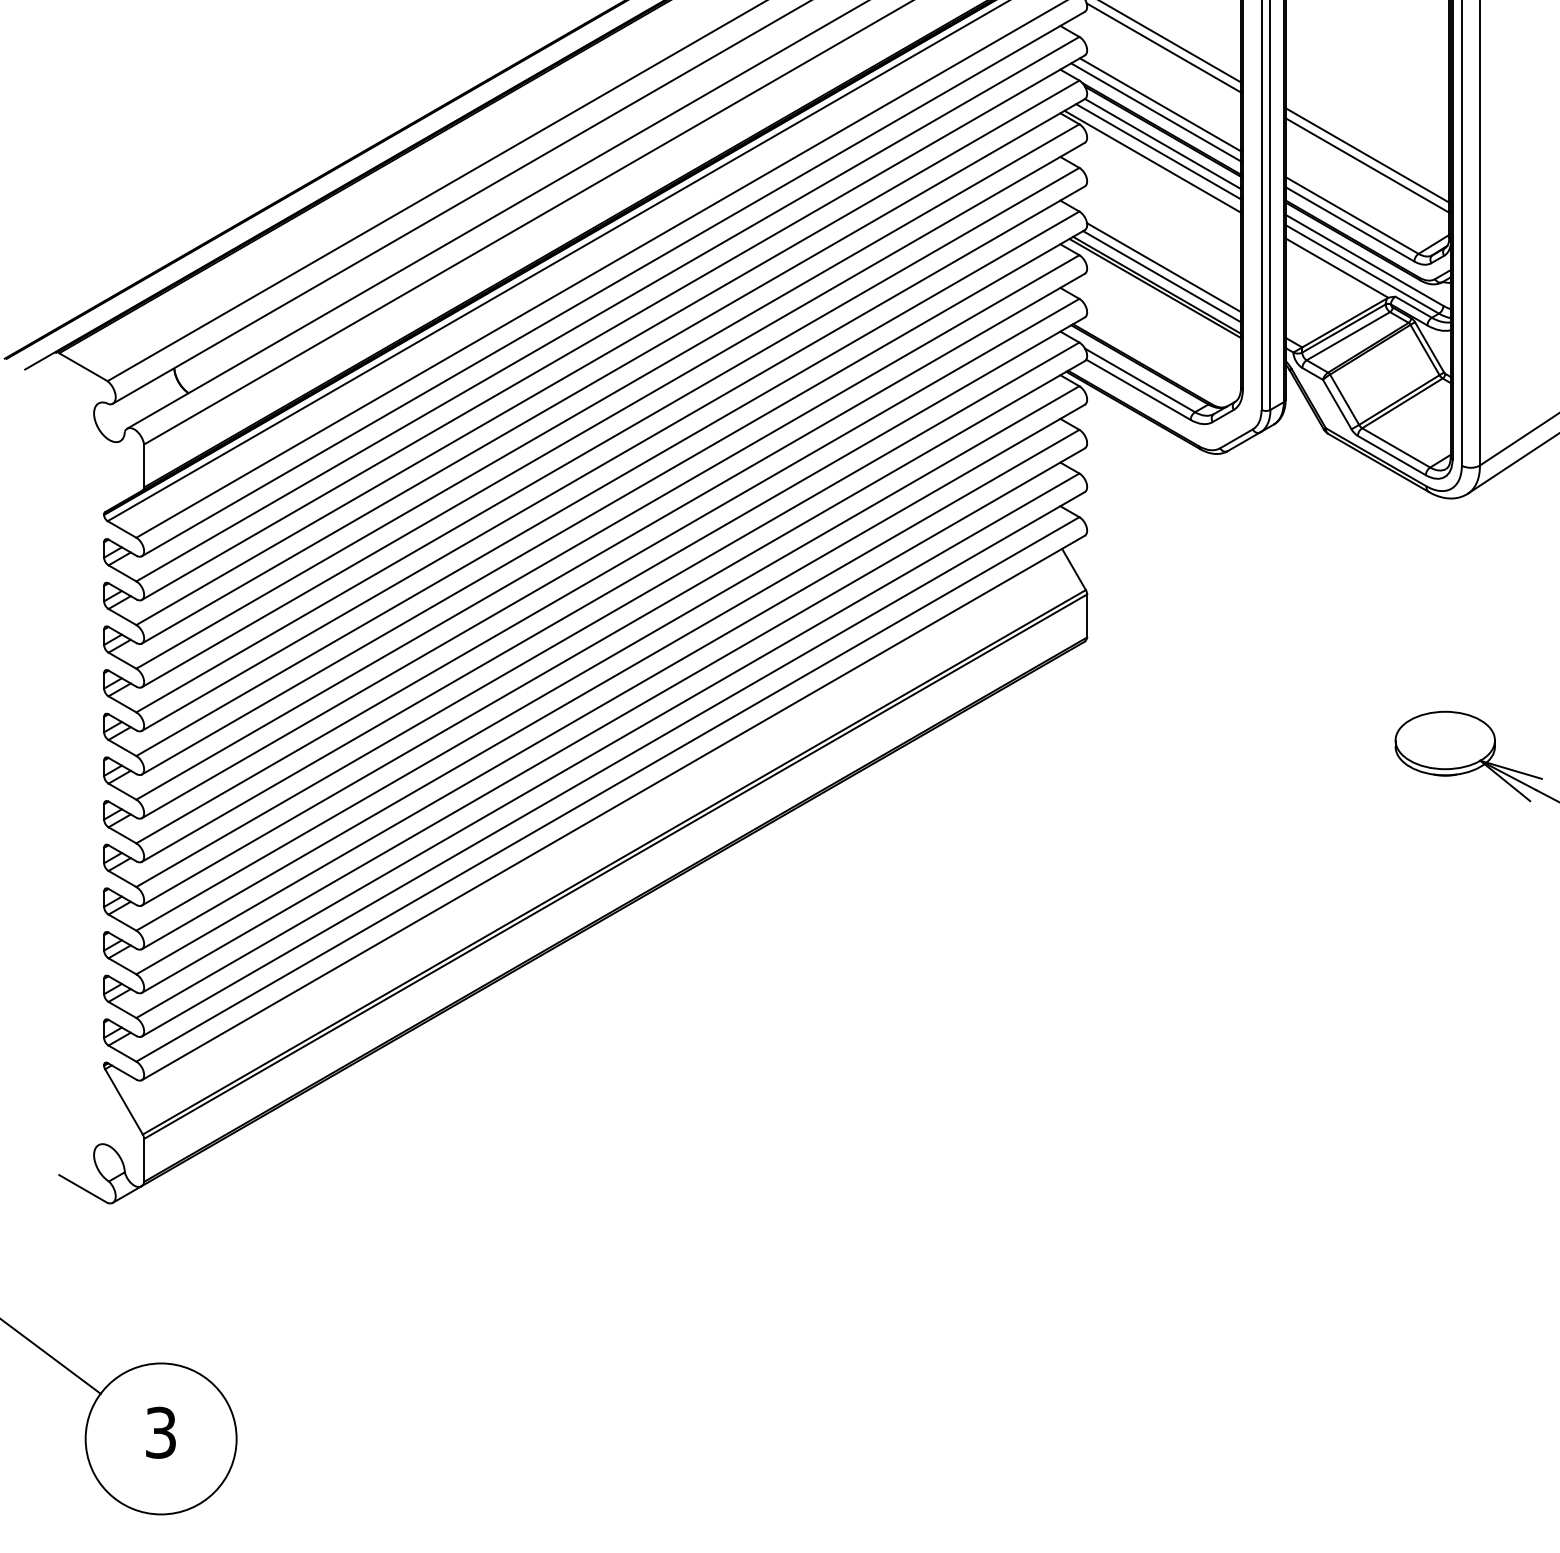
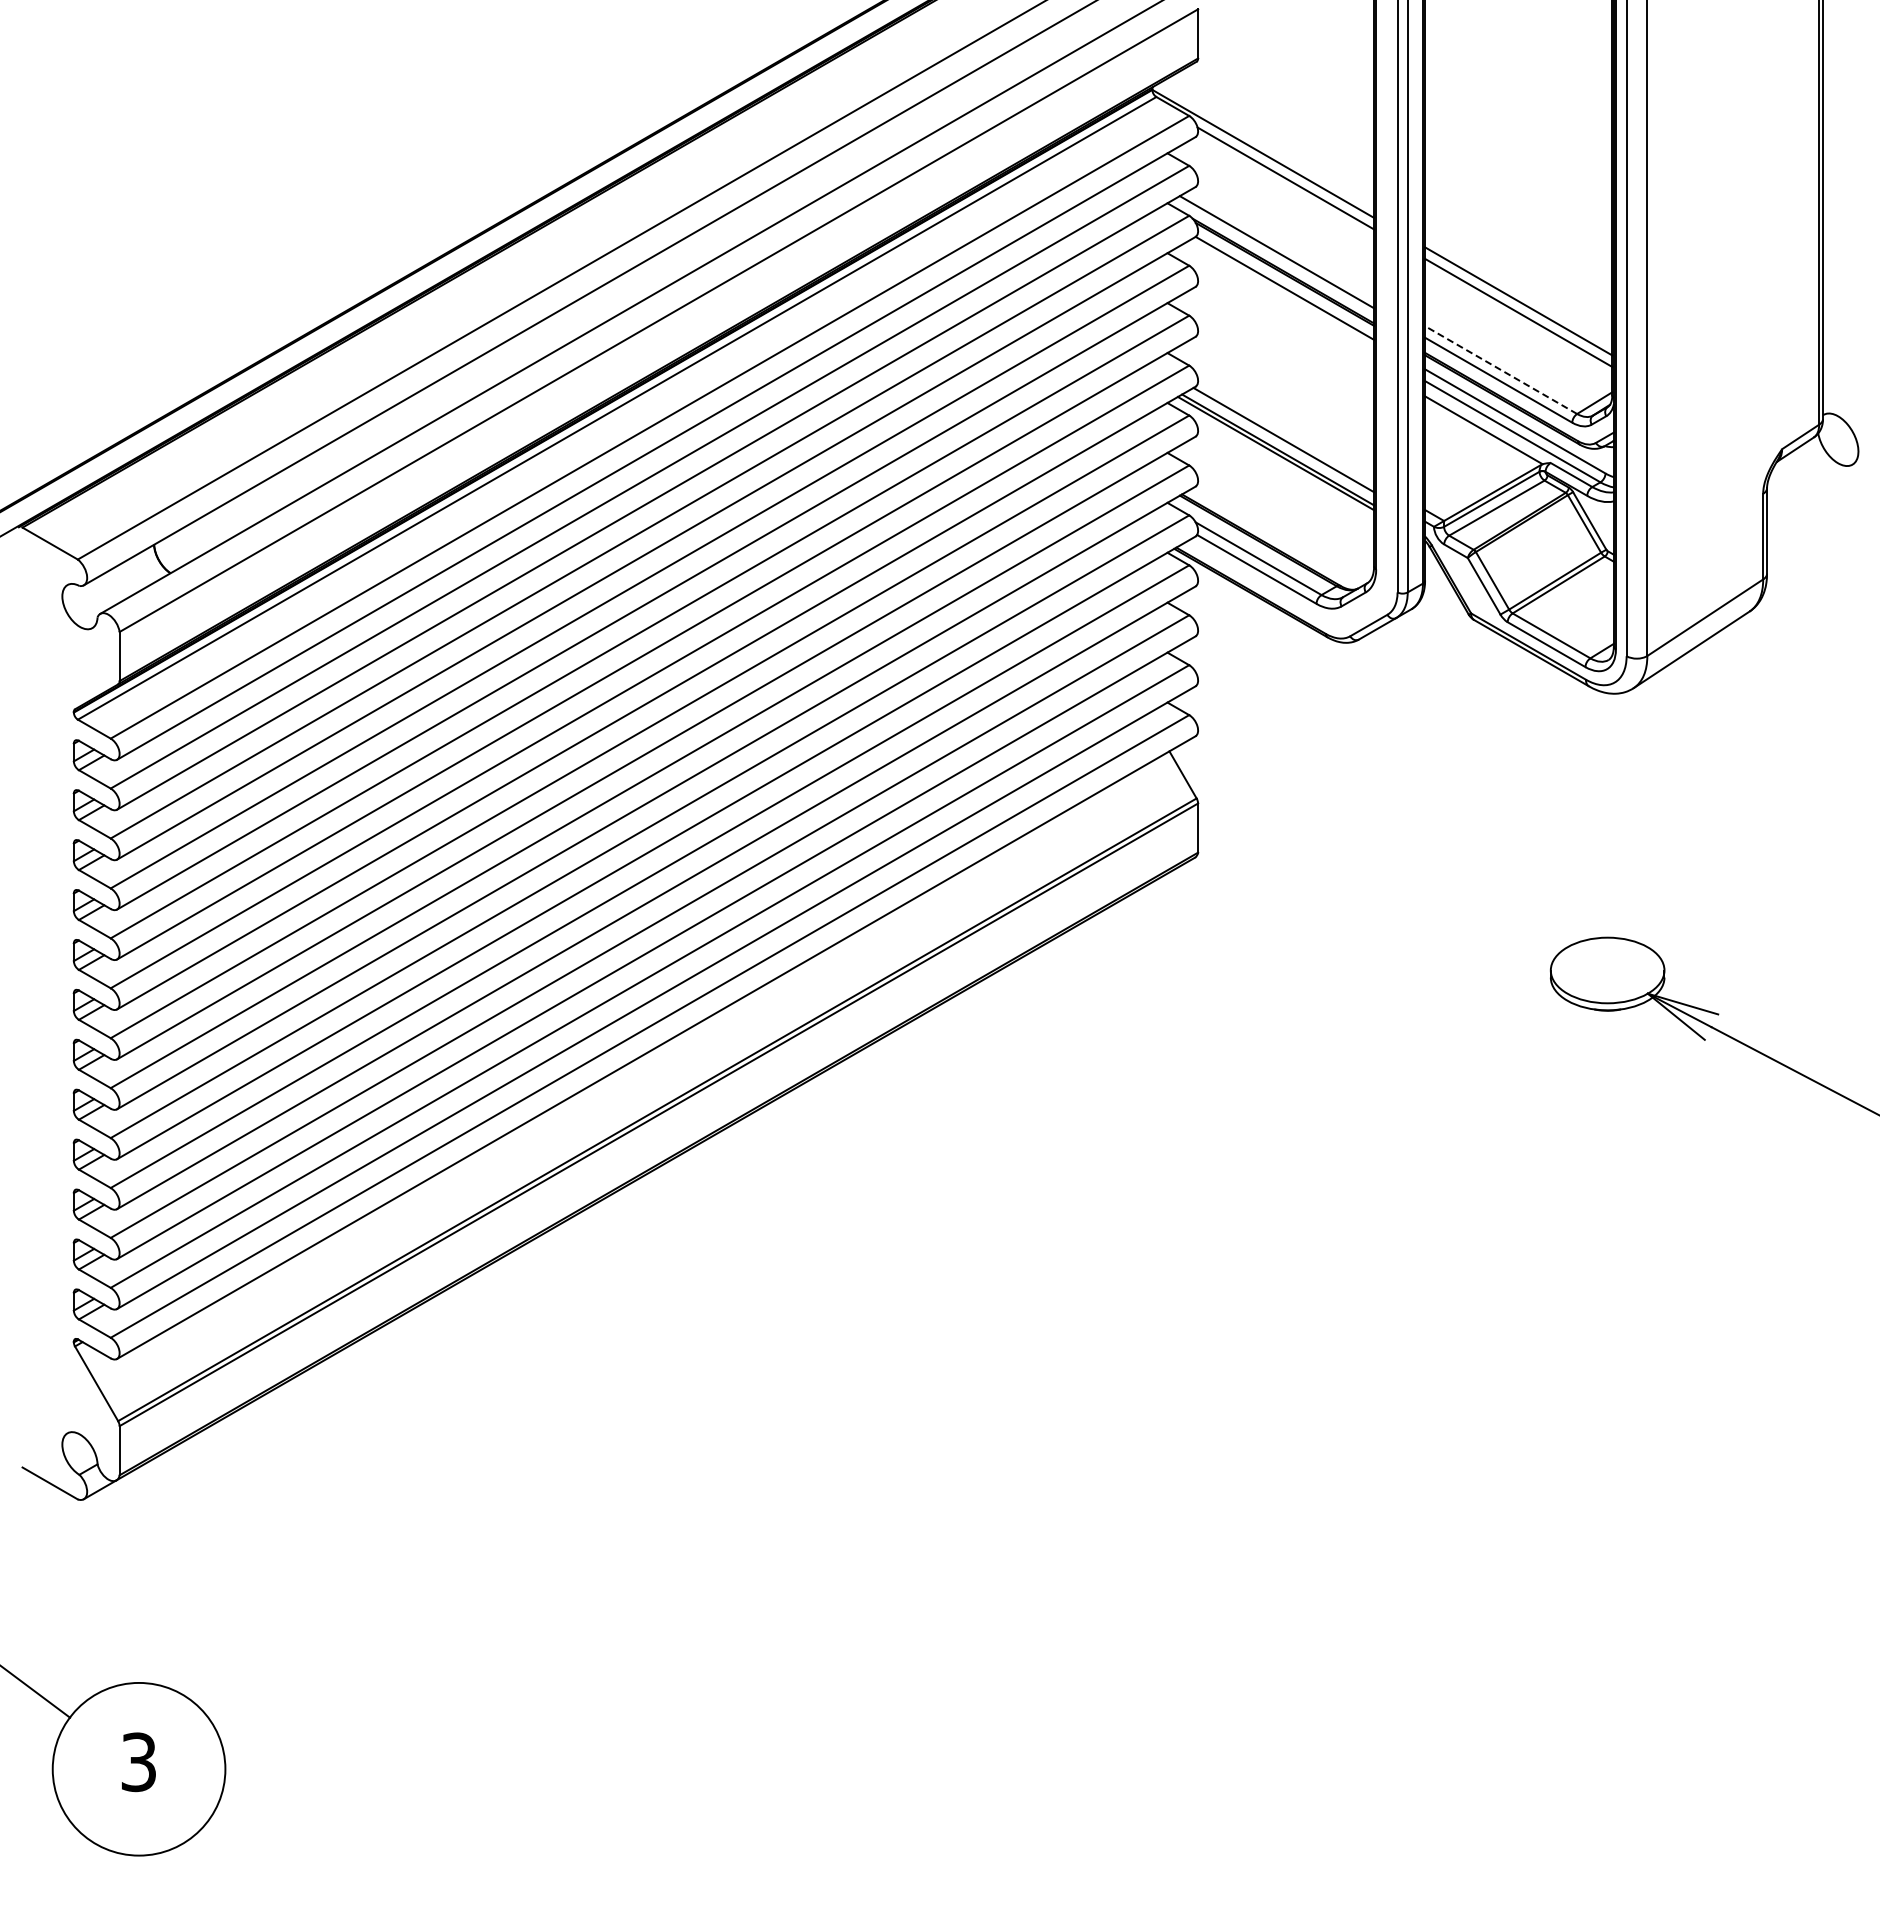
line: (1160, 104) -> (1281, 243), removed
line: (1158, 151) -> (1279, 296), removed
line: (1153, 161) -> (1273, 308), removed
line: (1352, 215) -> (1501, 370), solid -> dashed
line: (1163, 267) -> (1285, 429), removed

